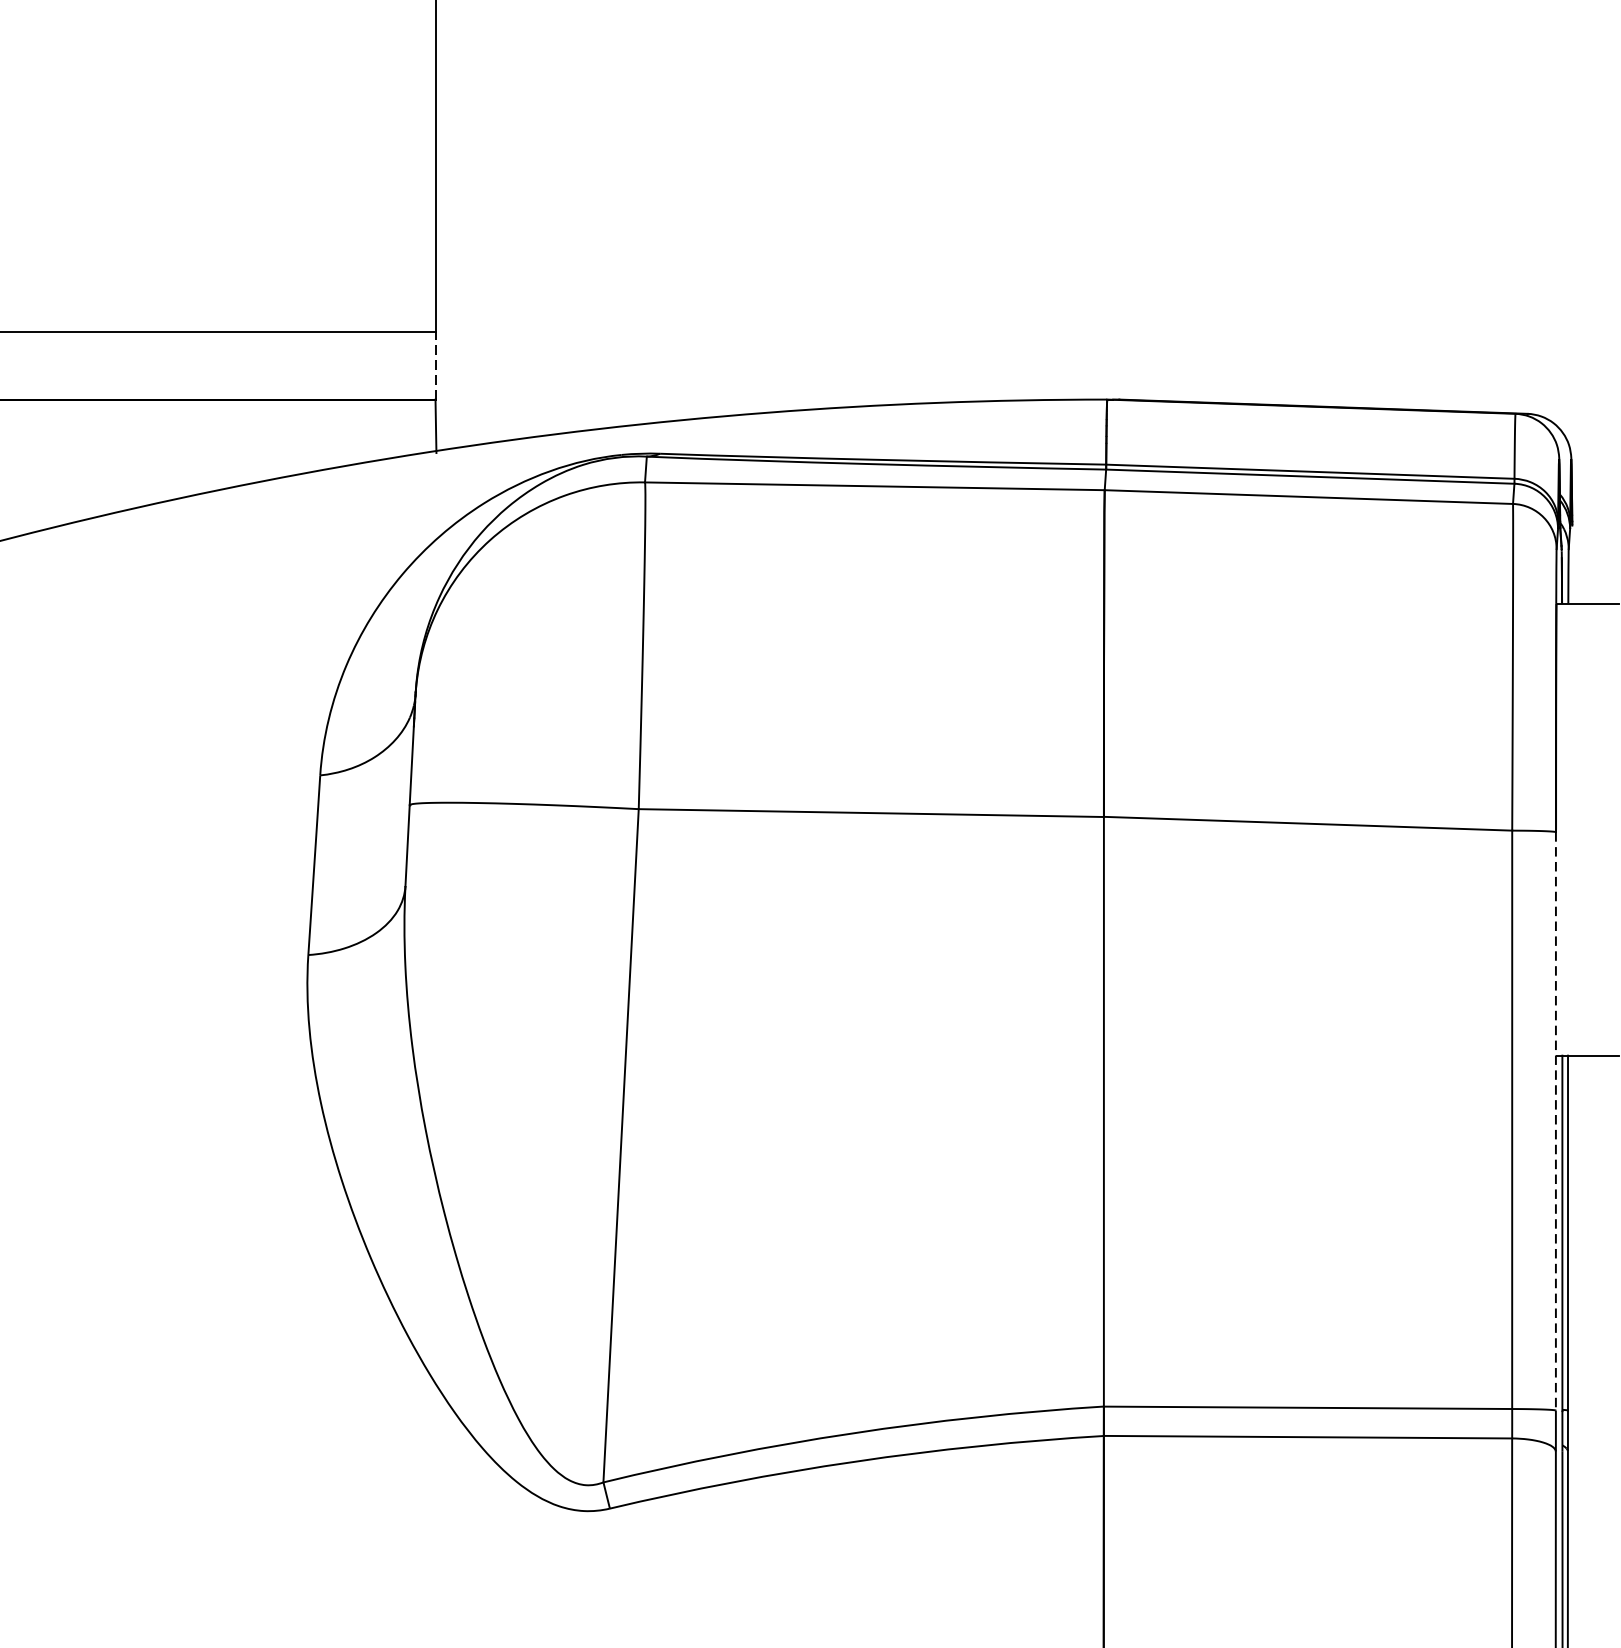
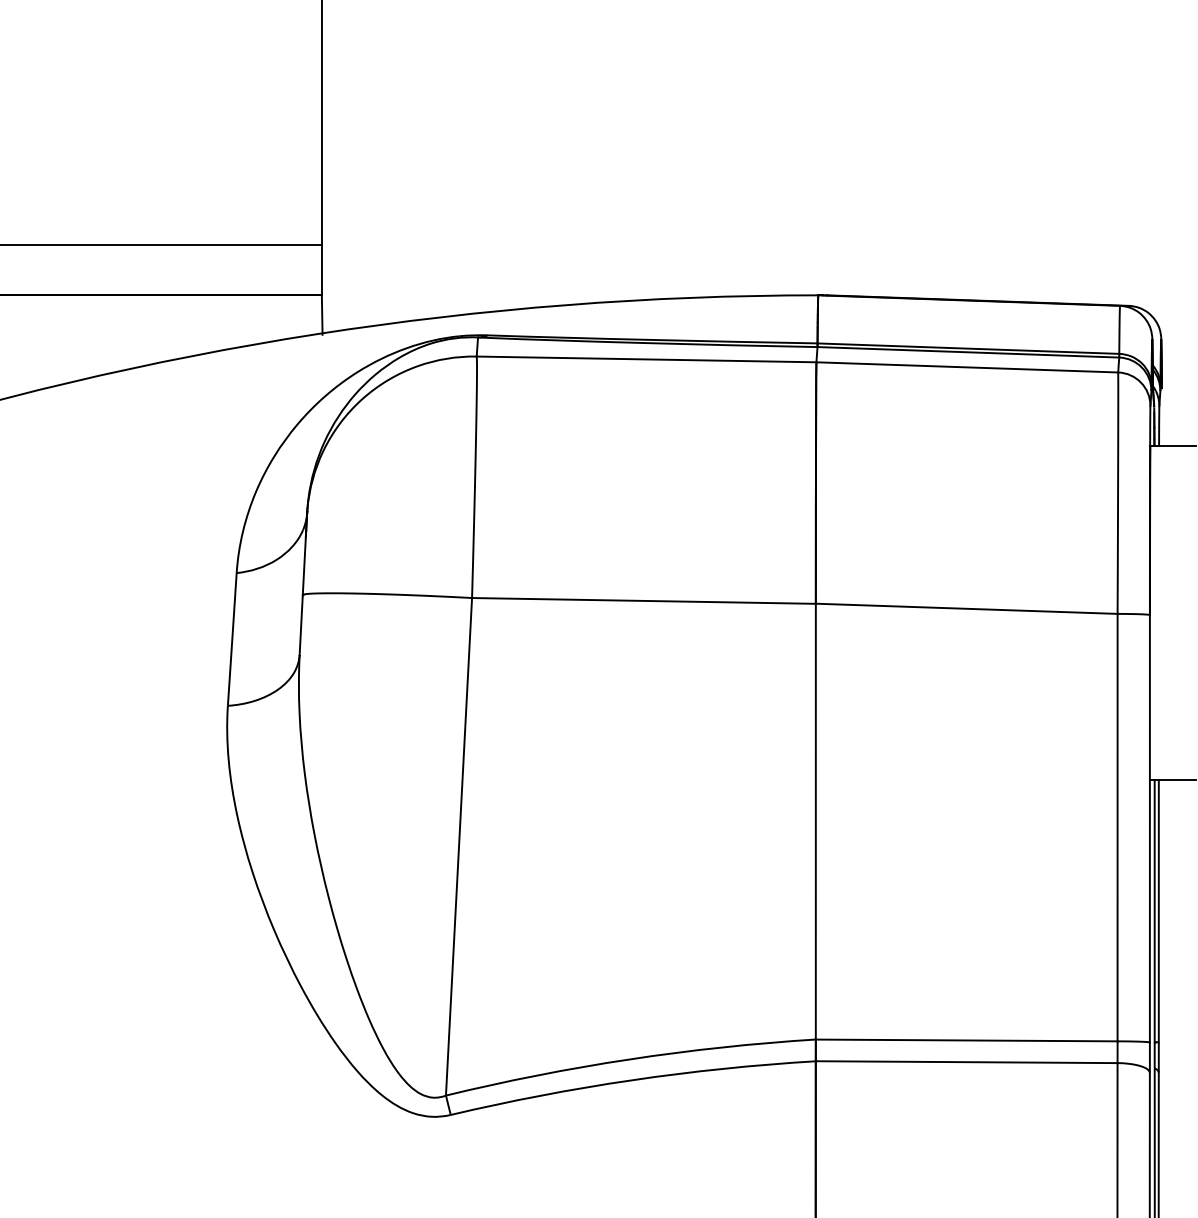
line: (435, 364) -> (321, 269), dashed -> solid
line: (1555, 1121) -> (1149, 828), dashed -> solid

